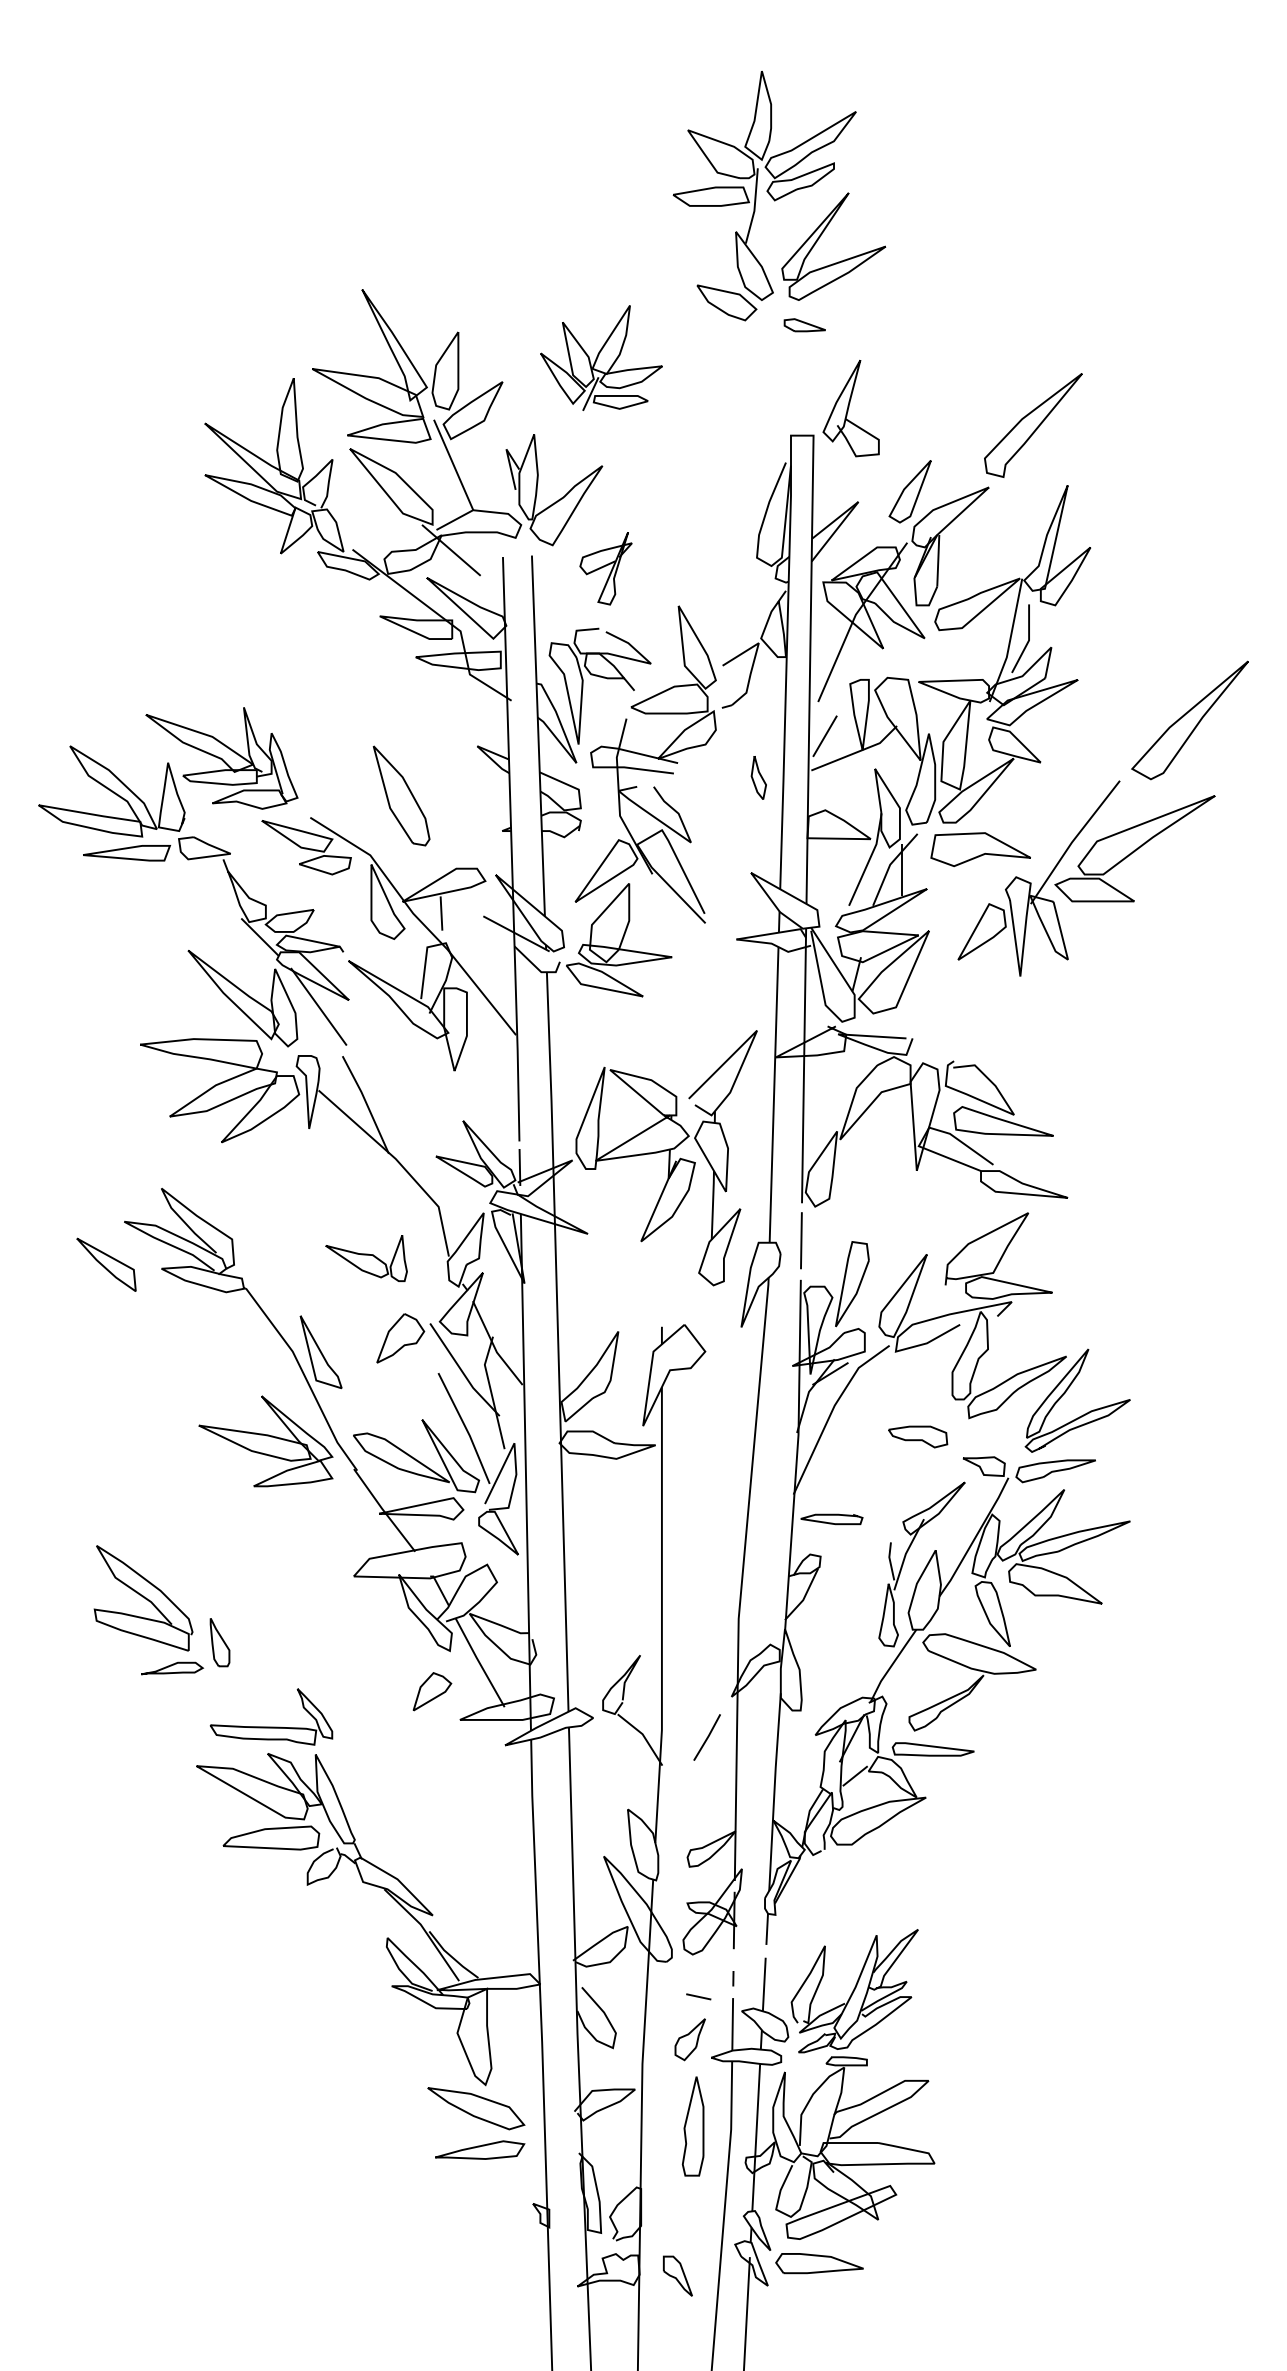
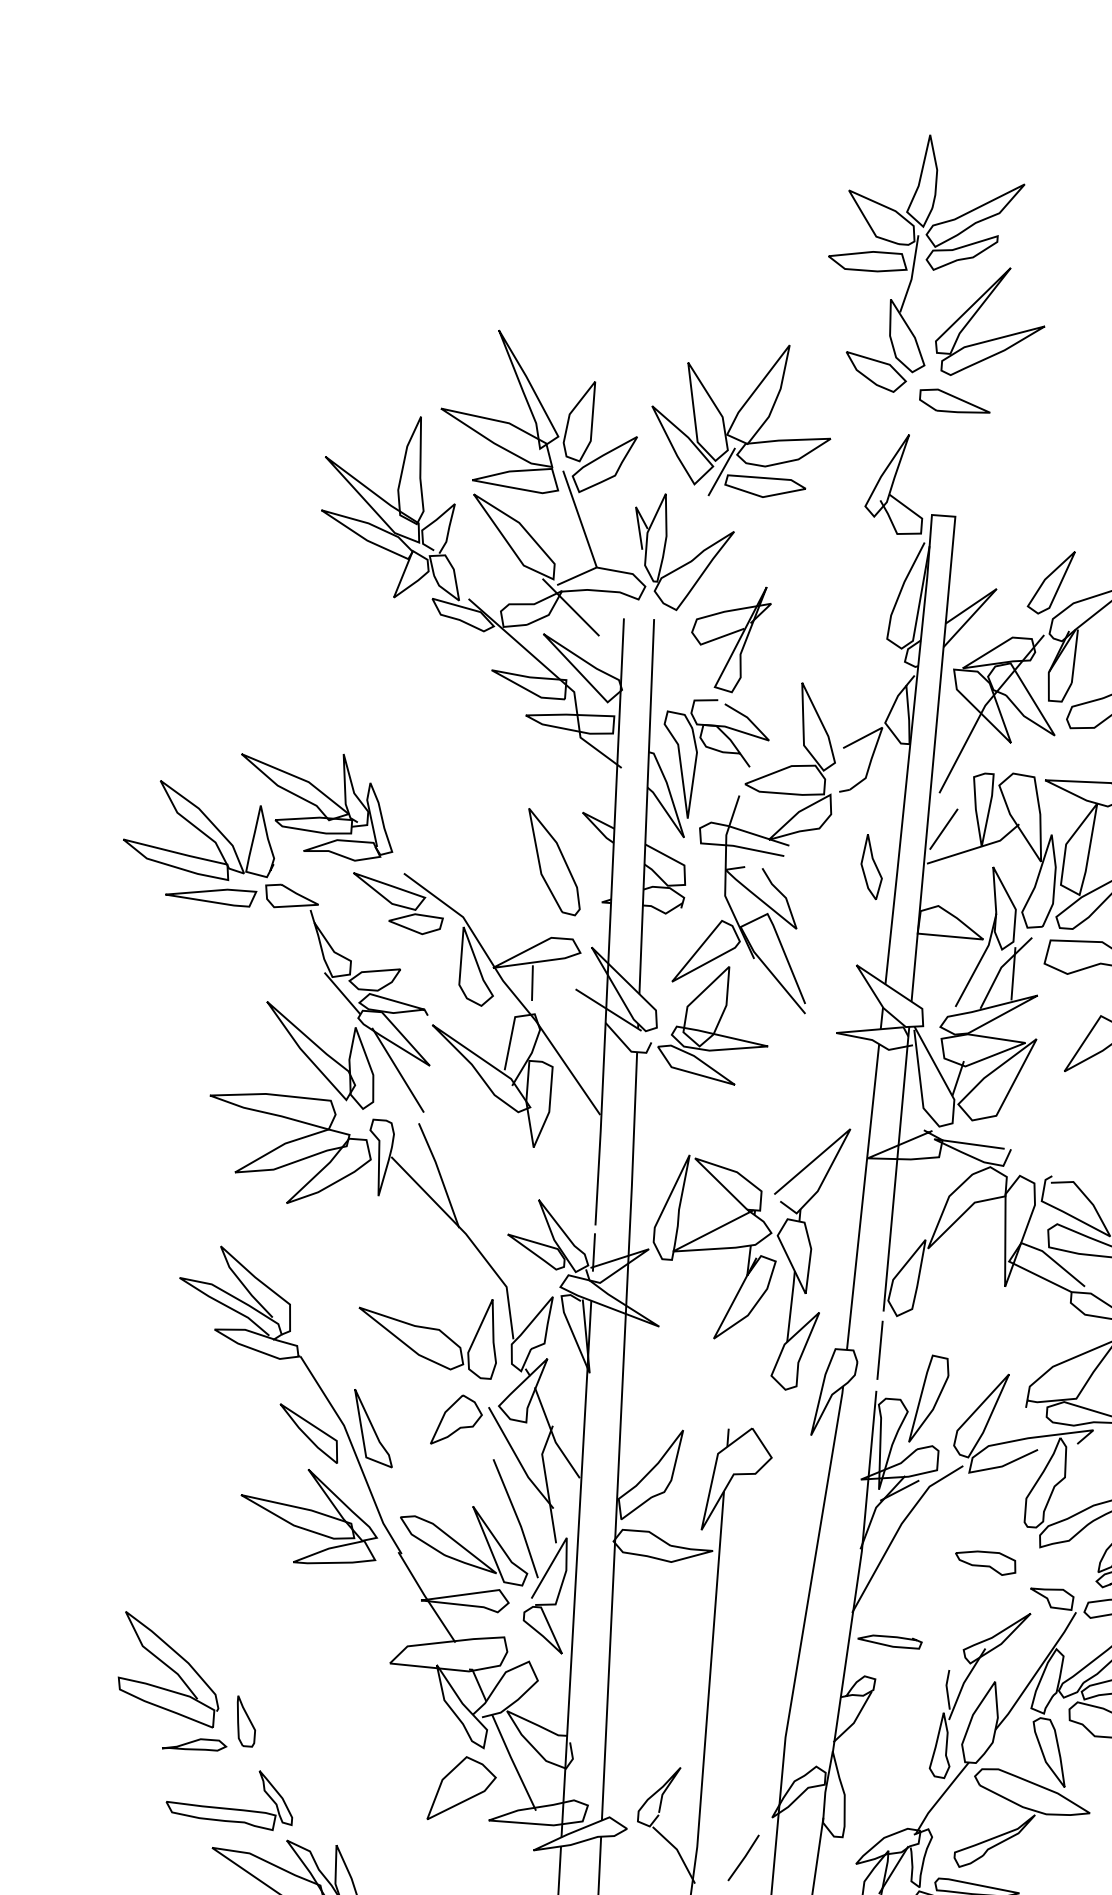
part: (804, 325) -> (954, 401), size x1.67
part: (601, 357) -> (741, 419), size x1.43
part: (850, 408) -> (895, 483), moved
part: (605, 568) -> (729, 638), size x1.43
part: (758, 777) -> (871, 866), size x1.43
part: (401, 795) -> (554, 861), moved
part: (366, 1258) -> (427, 1334), size x1.67
part: (106, 1264) -> (308, 1433), moved
part: (432, 1691) -> (462, 1788), size x1.67
part: (271, 1726) -> (229, 1807), moved

